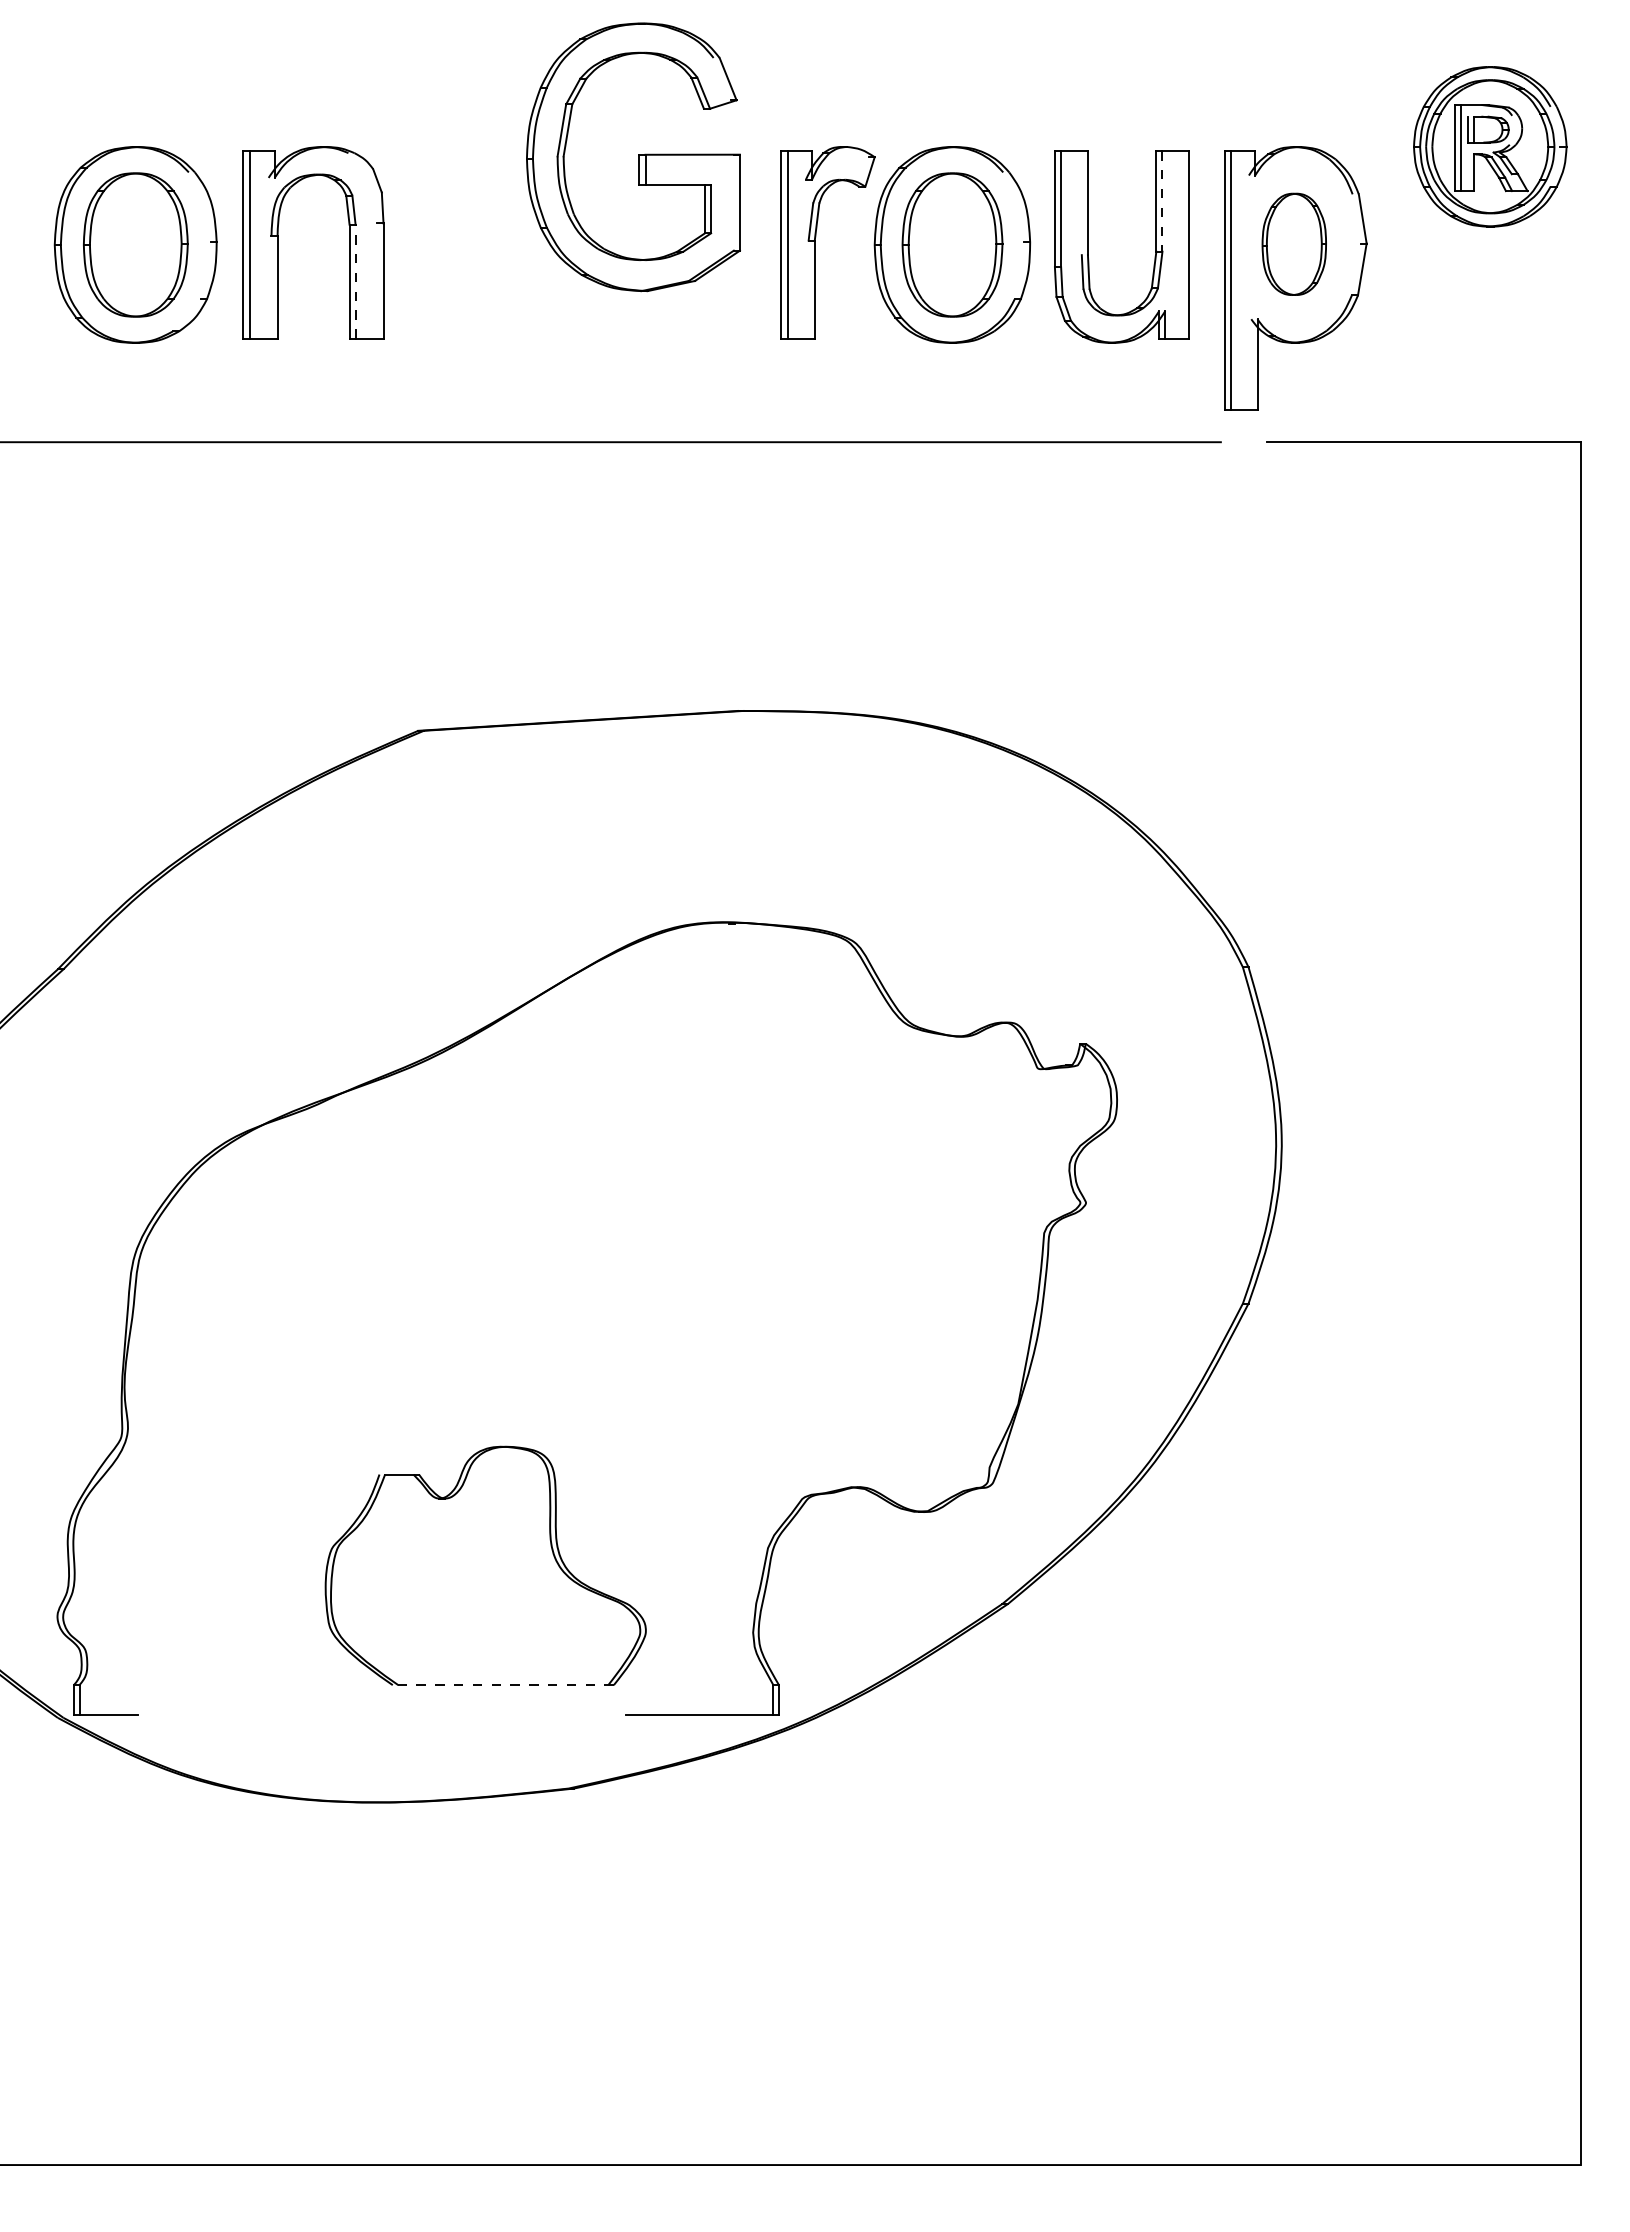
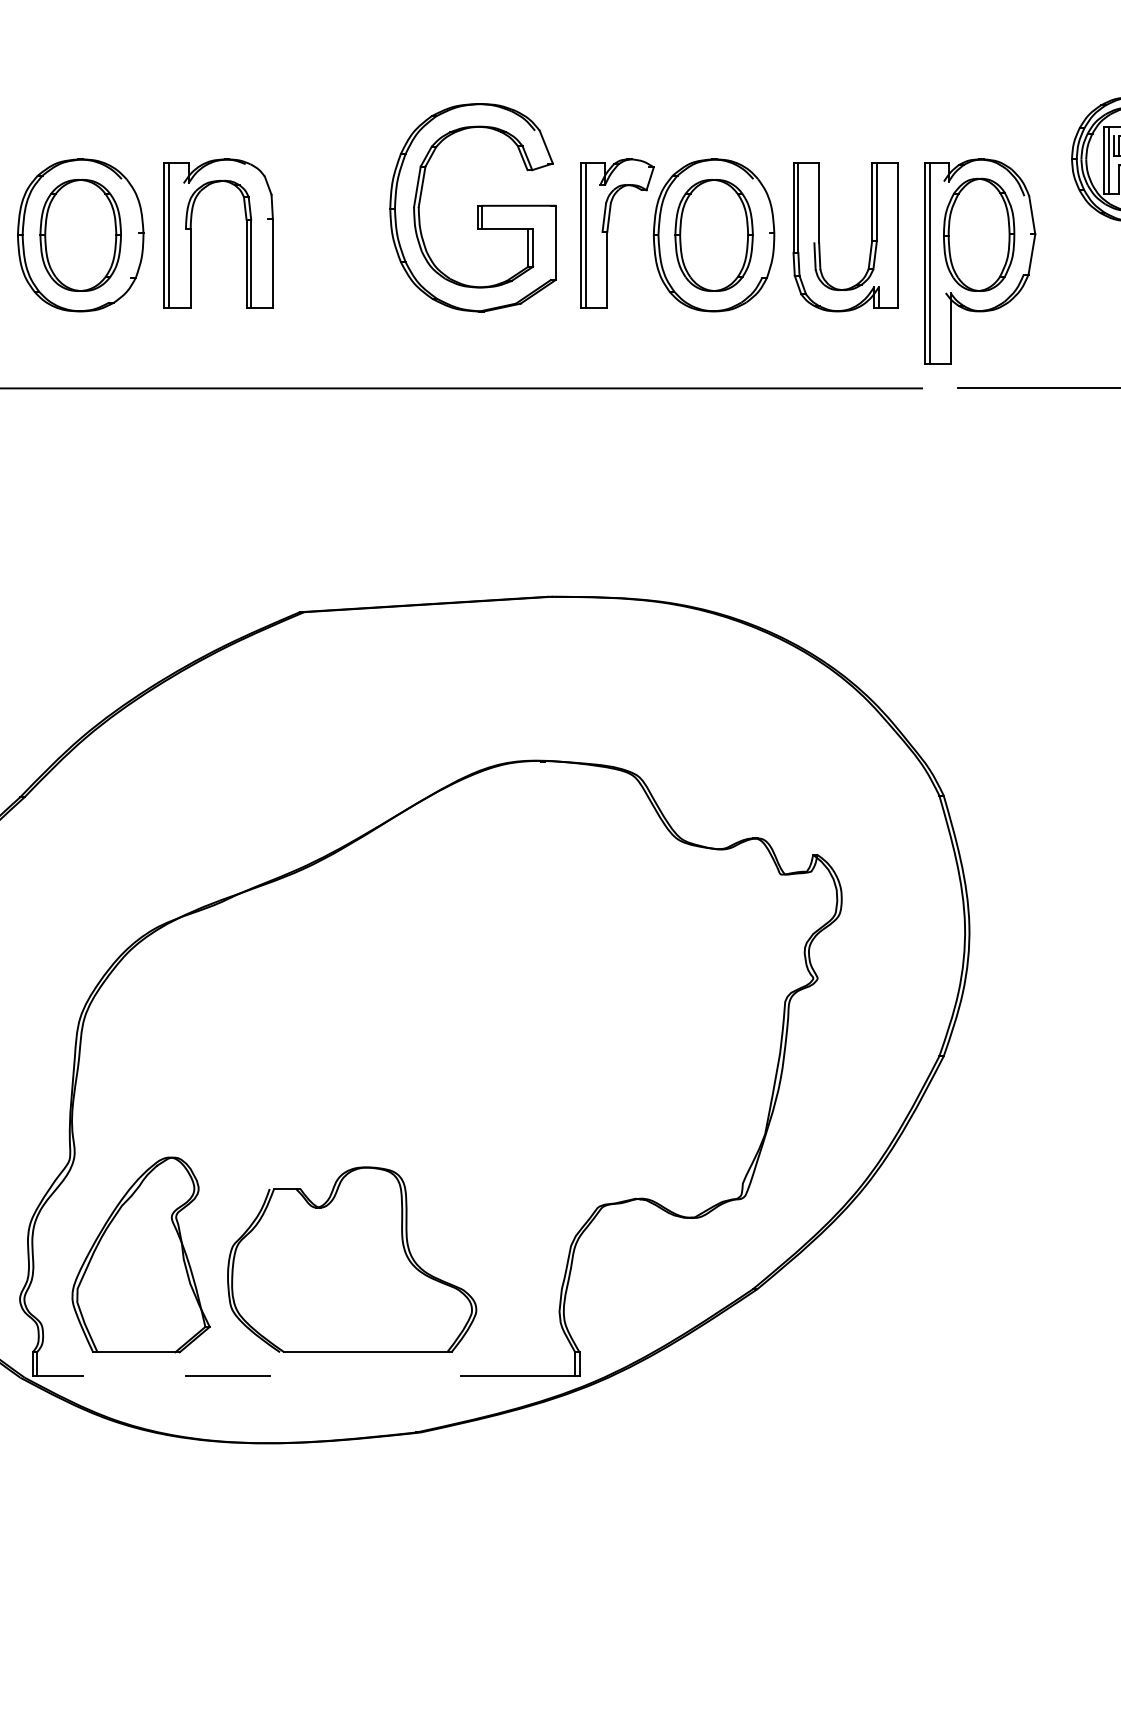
part: (633, 157) -> (472, 207), moved
line: (1162, 201) -> (876, 201), dashed -> solid
part: (1294, 244) -> (979, 235), size x1.43
line: (355, 281) -> (251, 263), dashed -> solid
part: (213, 1559) -> (141, 1254), added
line: (506, 1685) -> (368, 1352), dashed -> solid
line: (325, 1714) -> (227, 1375), added

